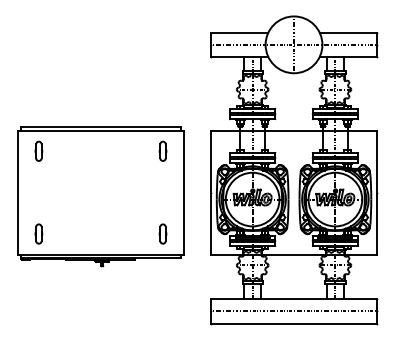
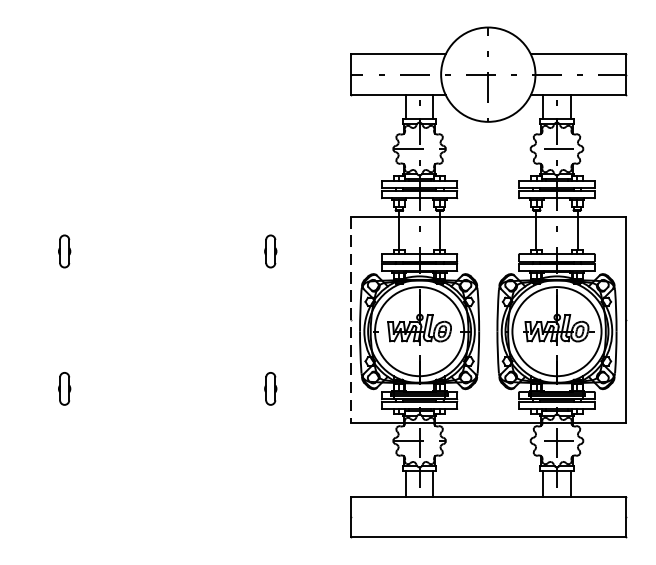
line: (211, 193) -> (351, 321), solid -> dashed
part: (100, 196) -> (166, 326), removed
line: (293, 311) -> (487, 517), removed

